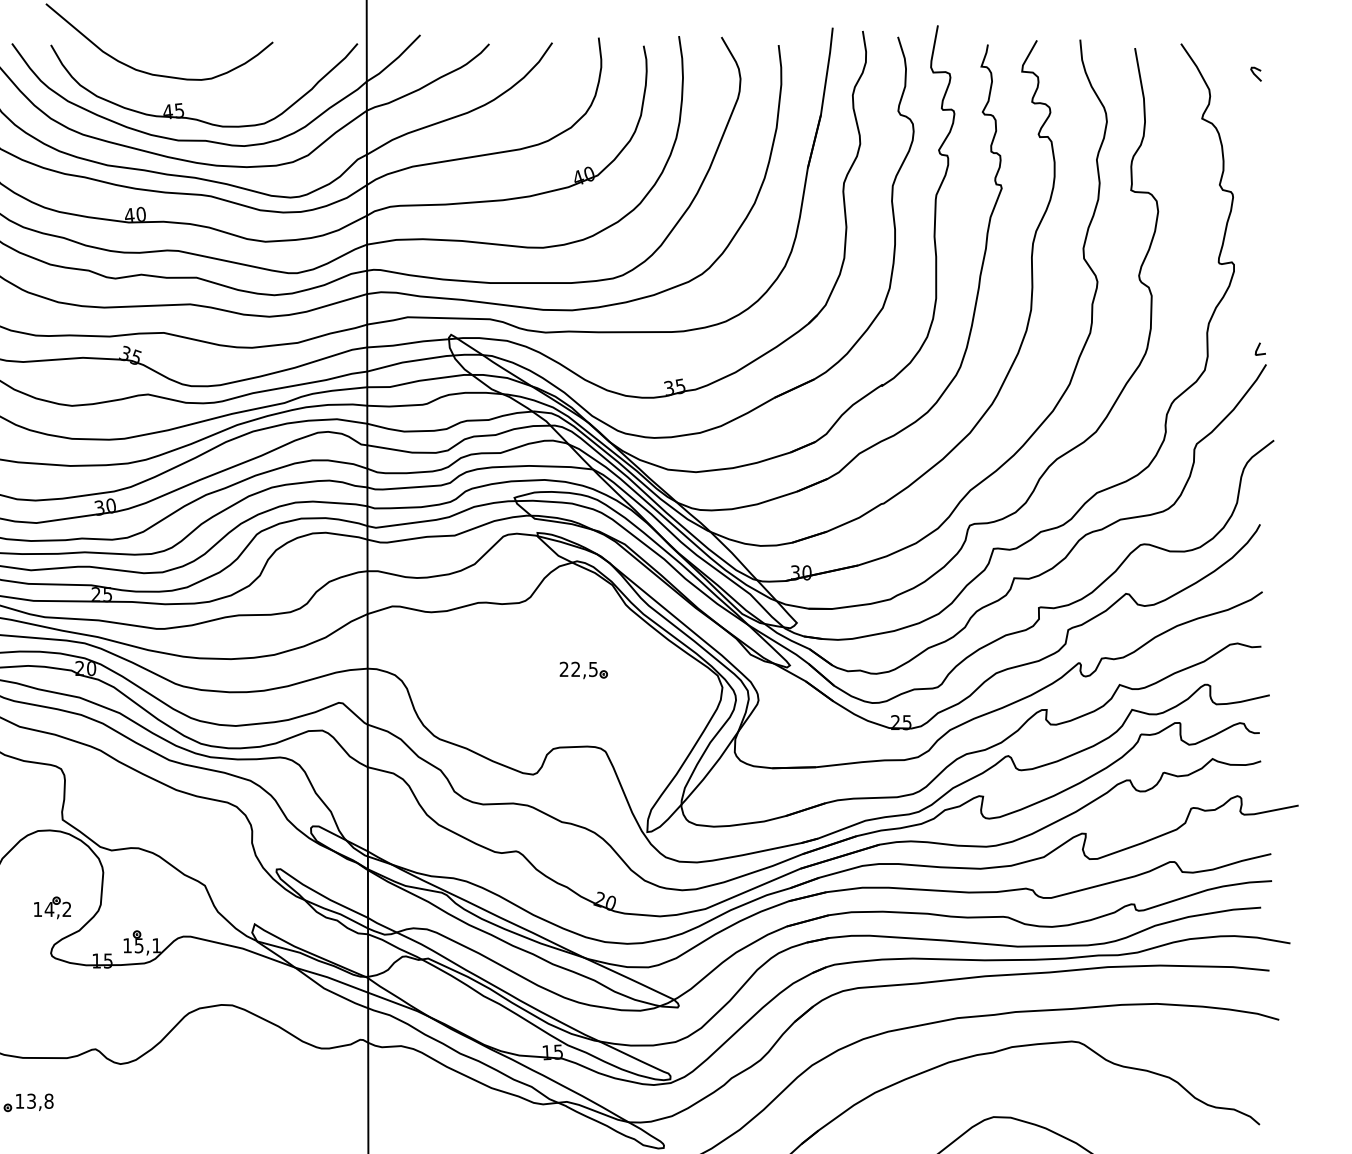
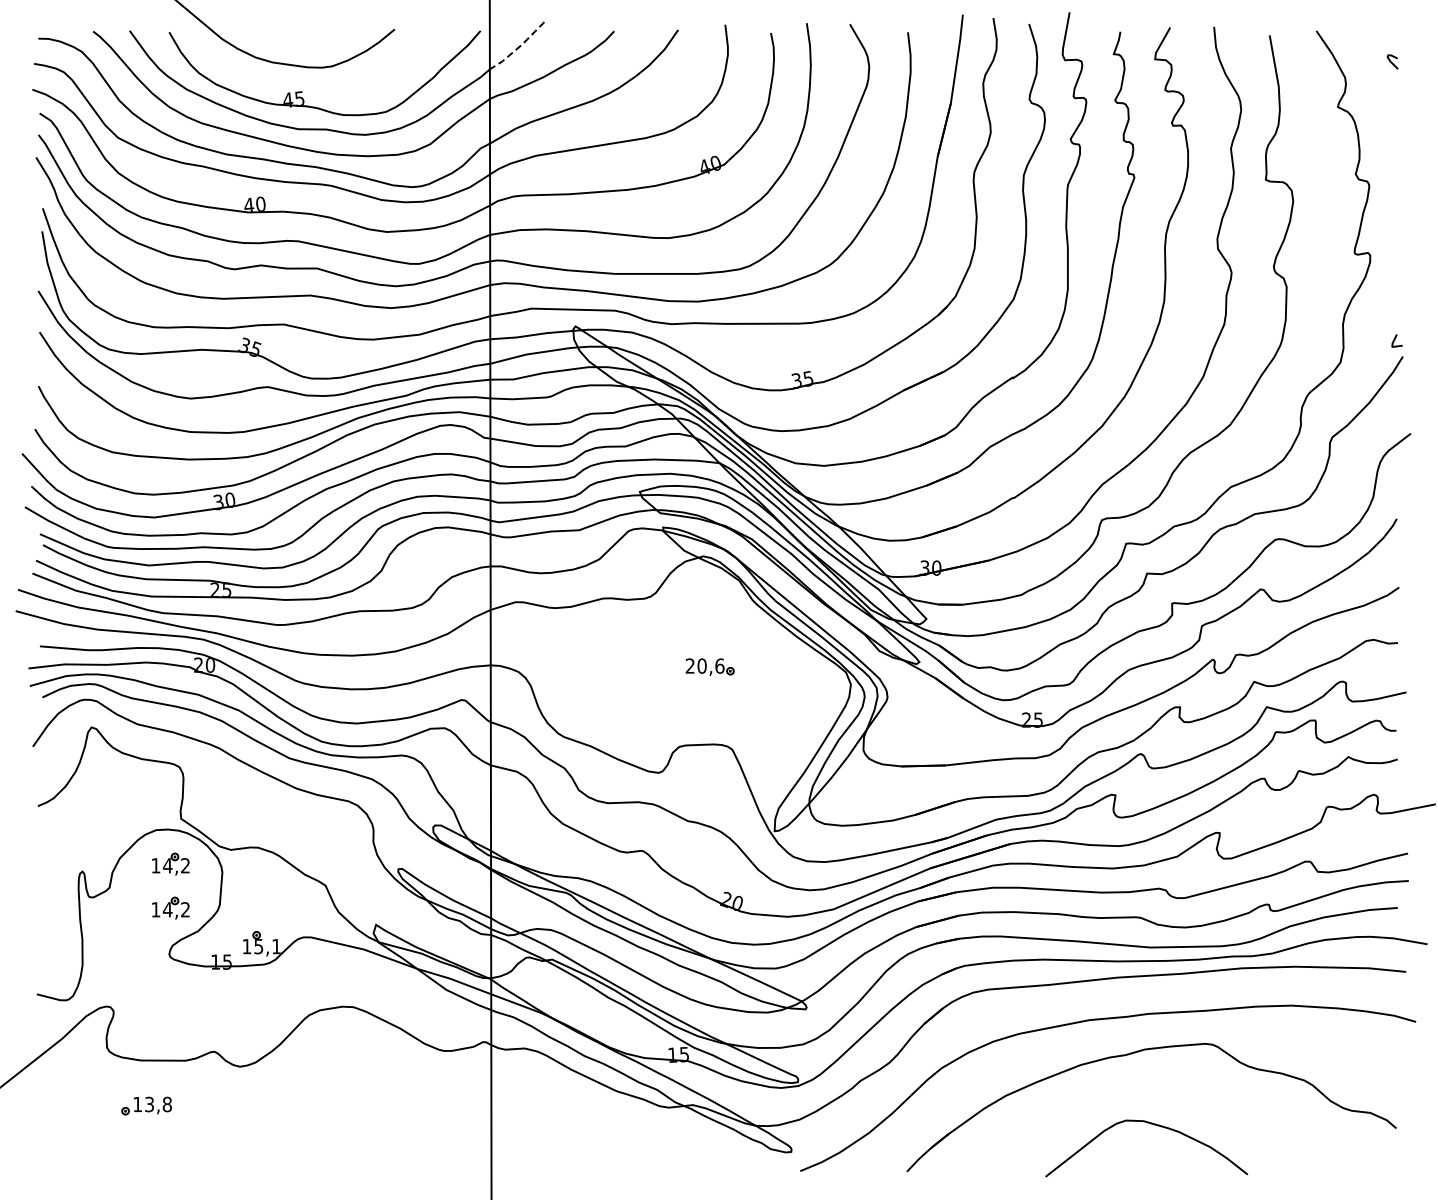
line: (395, 60) -> (518, 47), solid -> dashed
text: (584, 668) -> (710, 665), 22,5 -> 20,6
part: (52, 863) -> (170, 863), added

